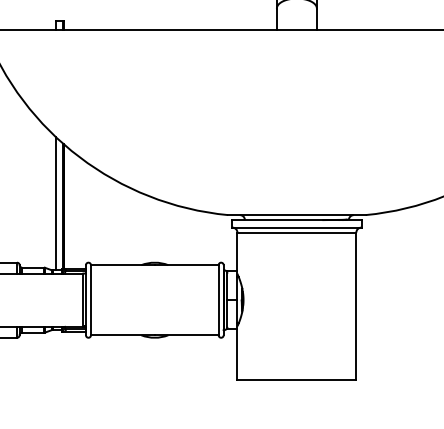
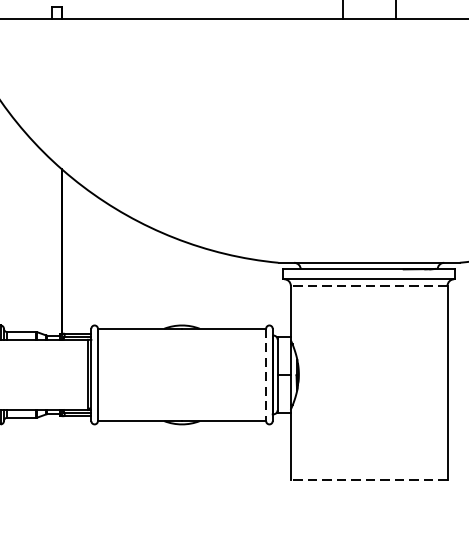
line: (55, 203) -> (51, 247), removed
line: (296, 232) -> (368, 285), solid -> dashed
line: (218, 300) -> (265, 375), solid -> dashed
line: (296, 380) -> (368, 480), solid -> dashed

